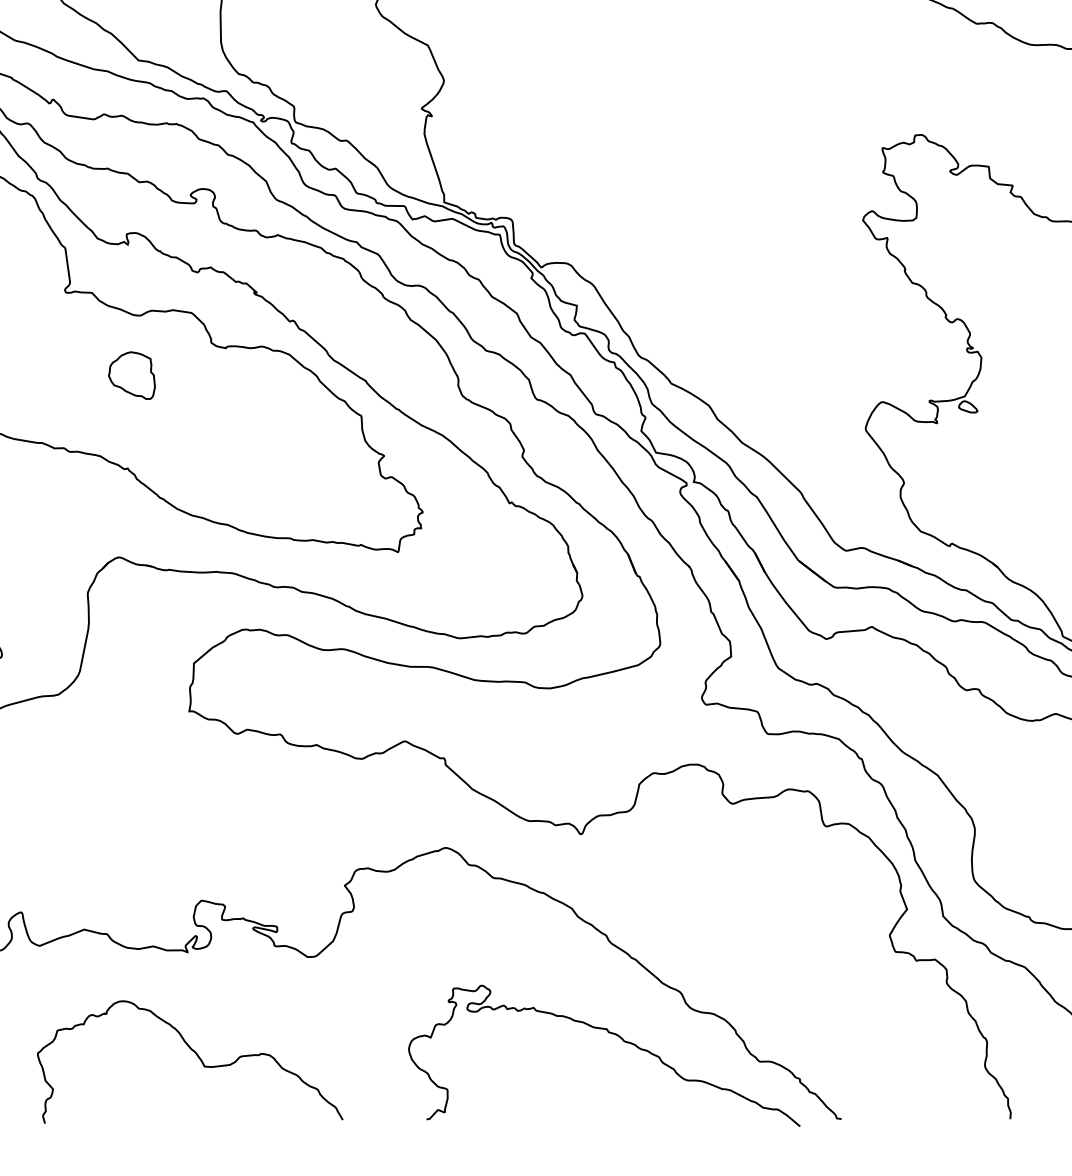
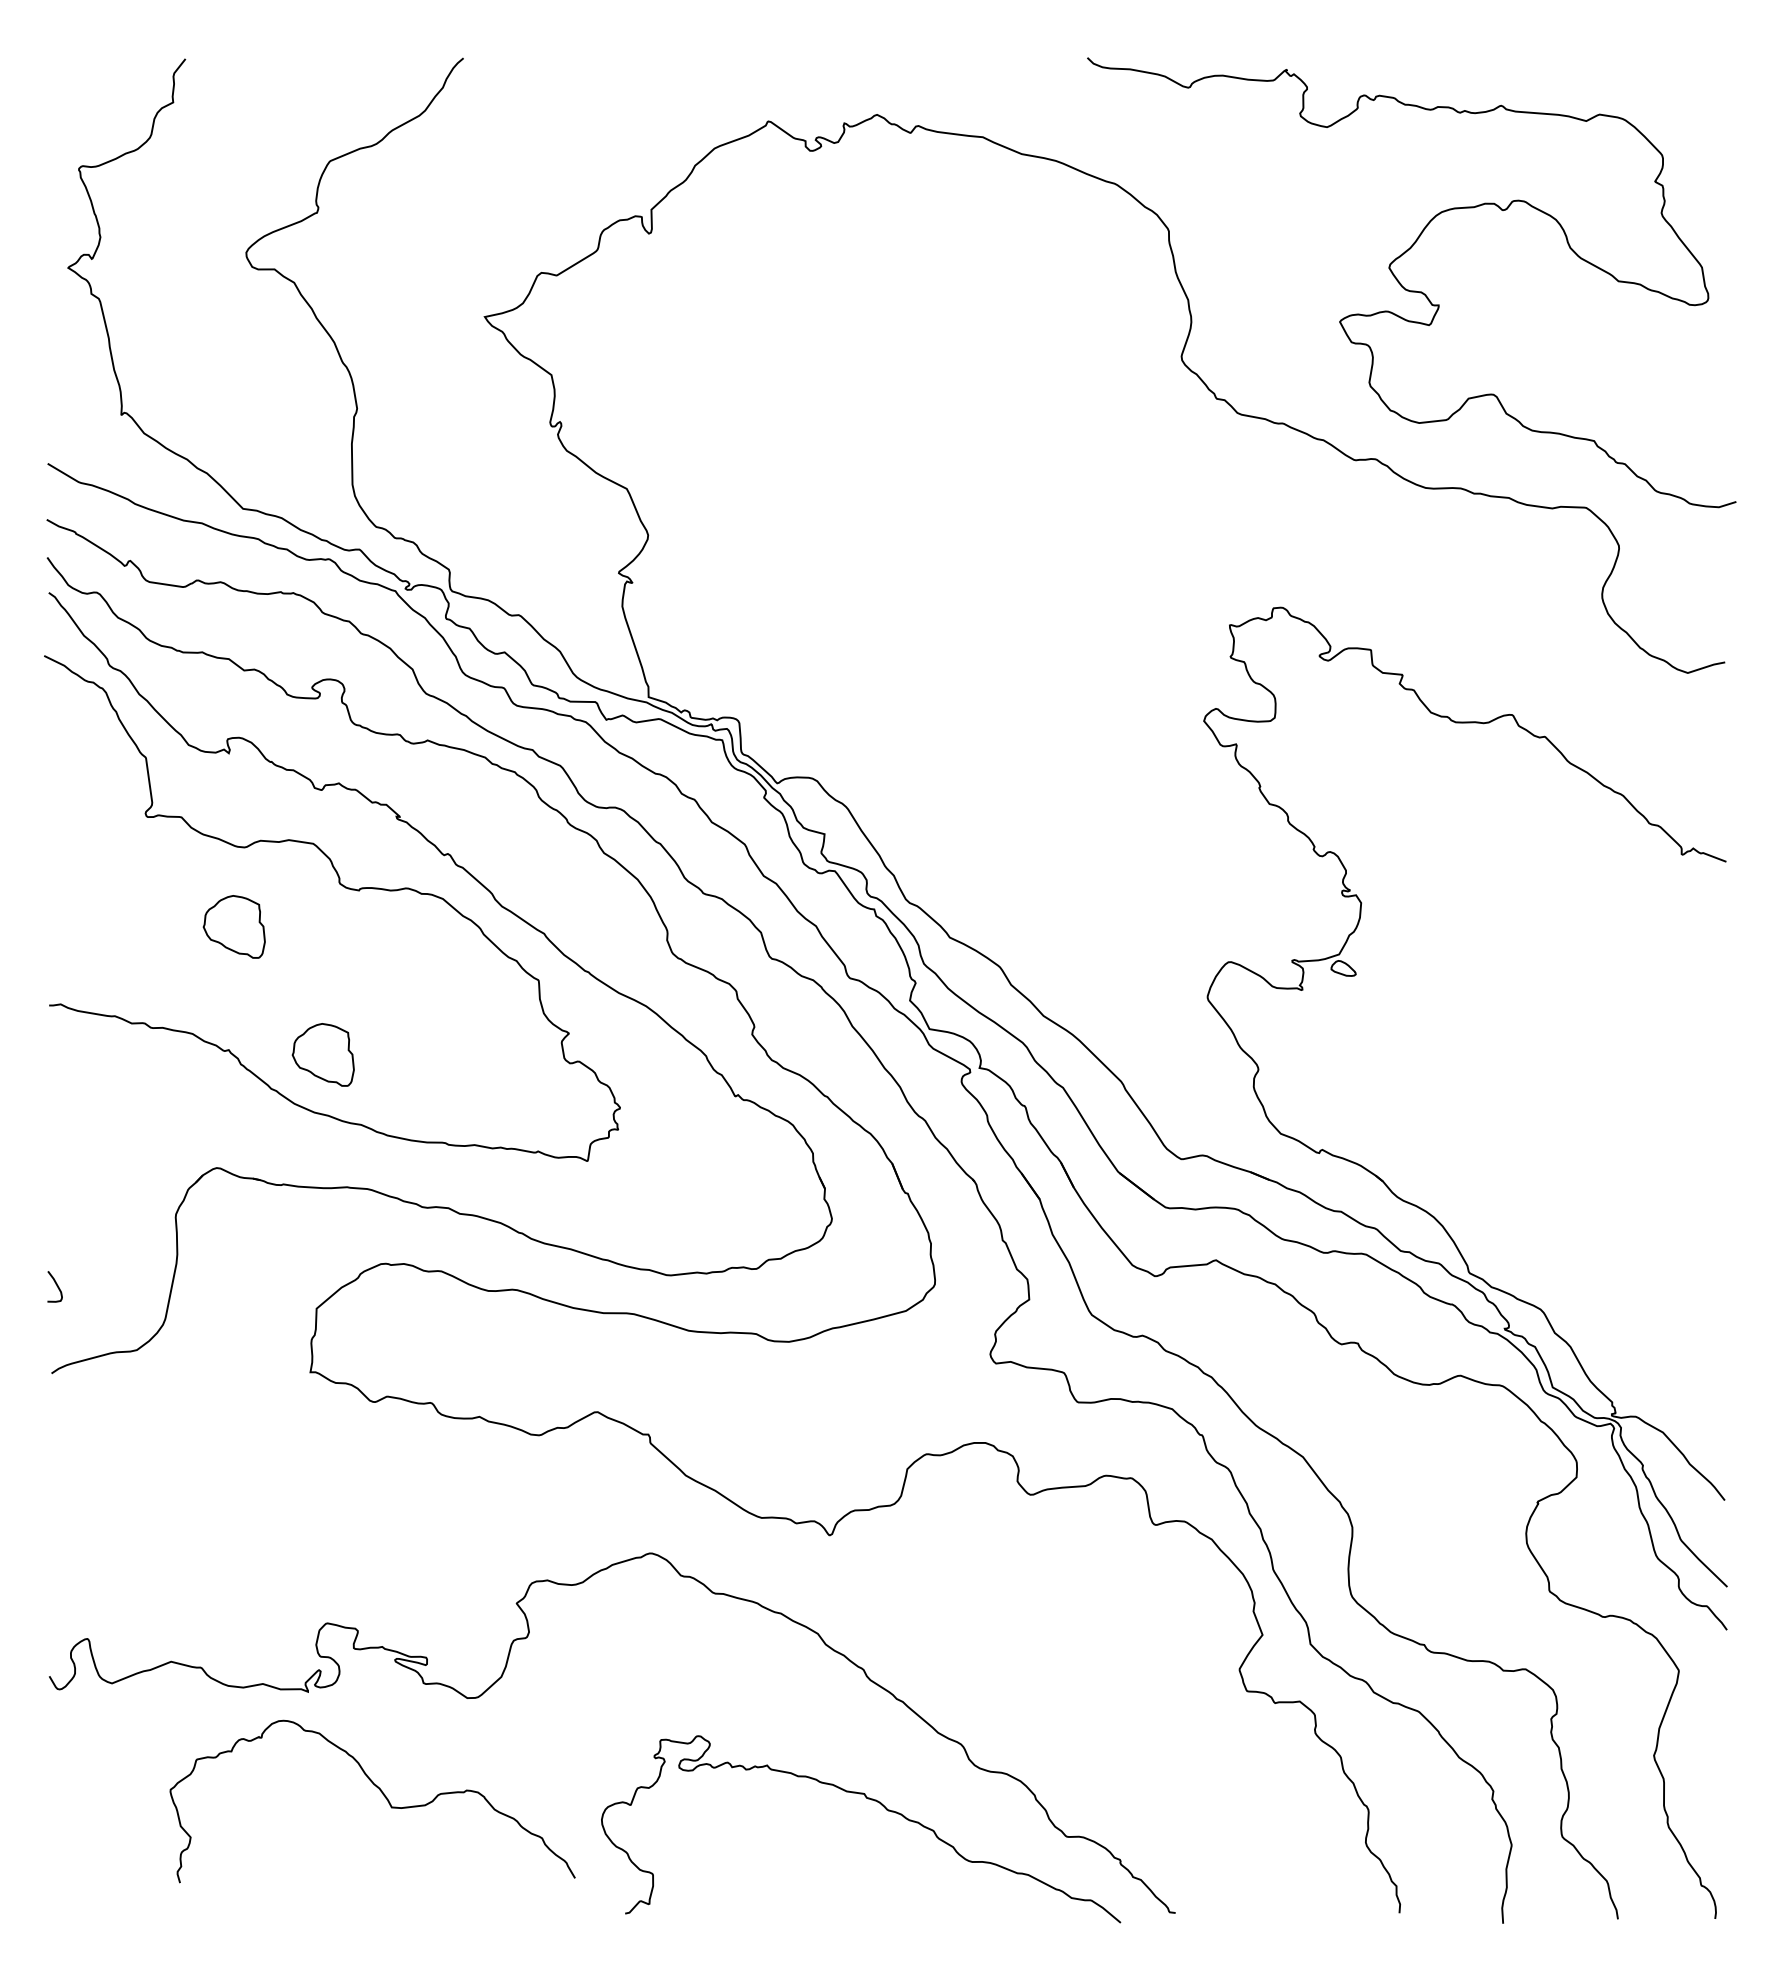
part: (198, 471) -> (322, 1054), added
curve: (197, 1056) -> (382, 1794), moved

